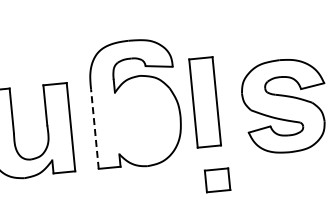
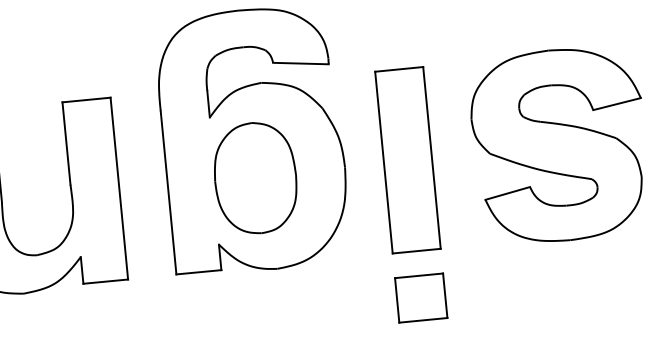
part: (204, 102) -> (406, 160), moved
part: (136, 121) -> (254, 176), added
line: (94, 129) -> (167, 193), dashed -> solid

